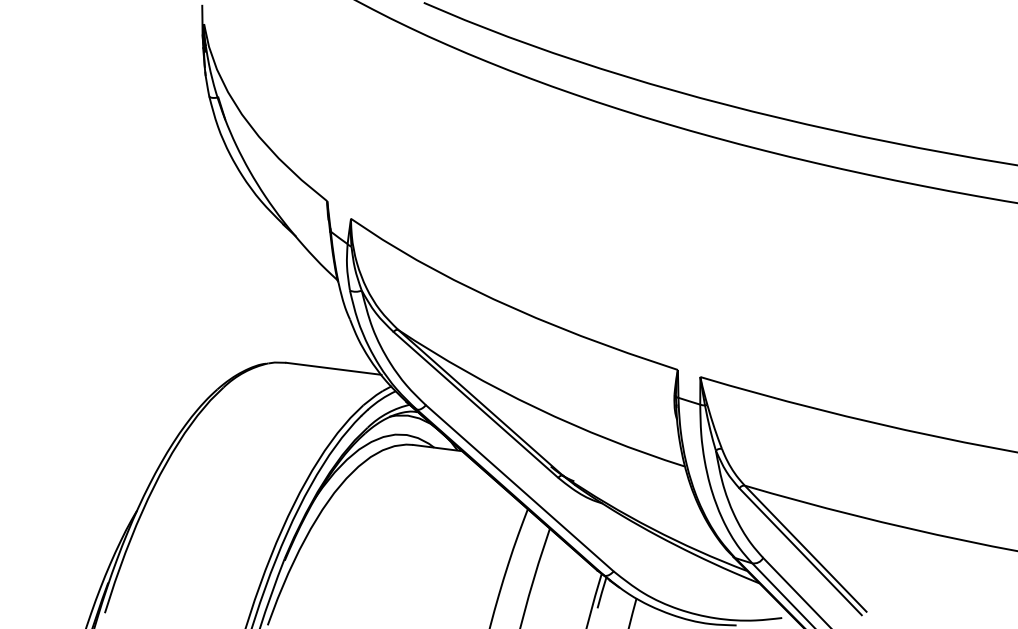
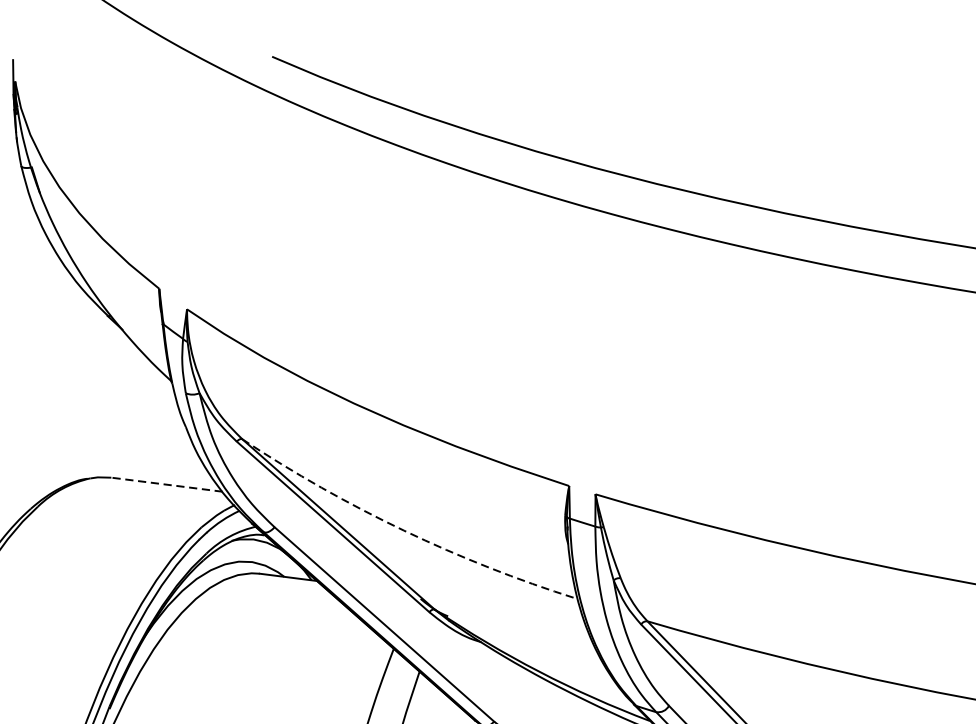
line: (333, 368) -> (166, 484), solid -> dashed
arc: (536, 408) -> (403, 531), solid -> dashed

